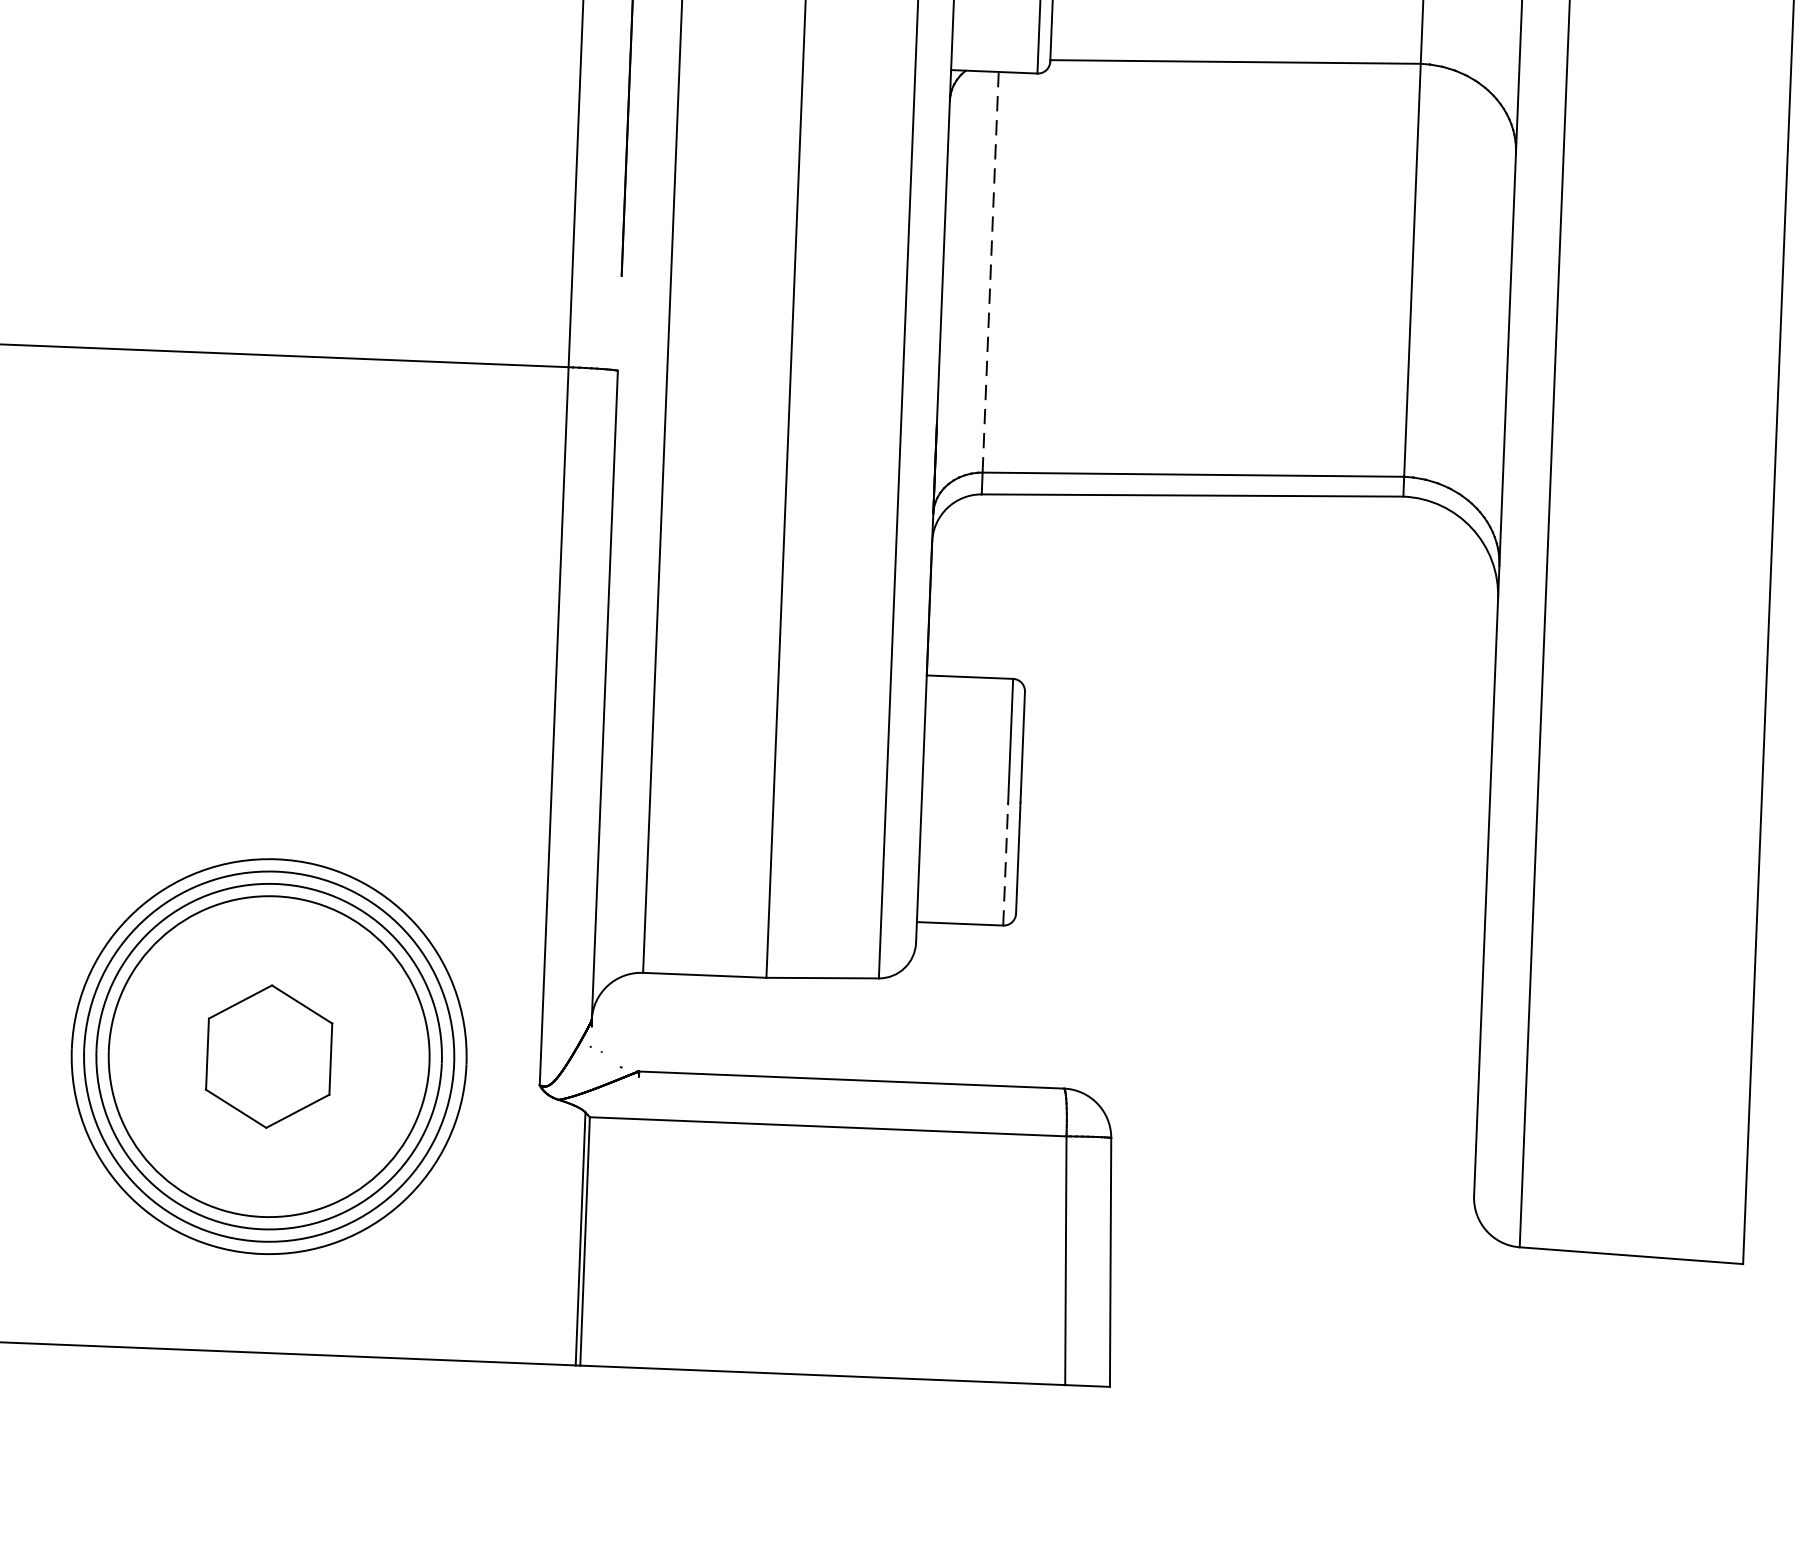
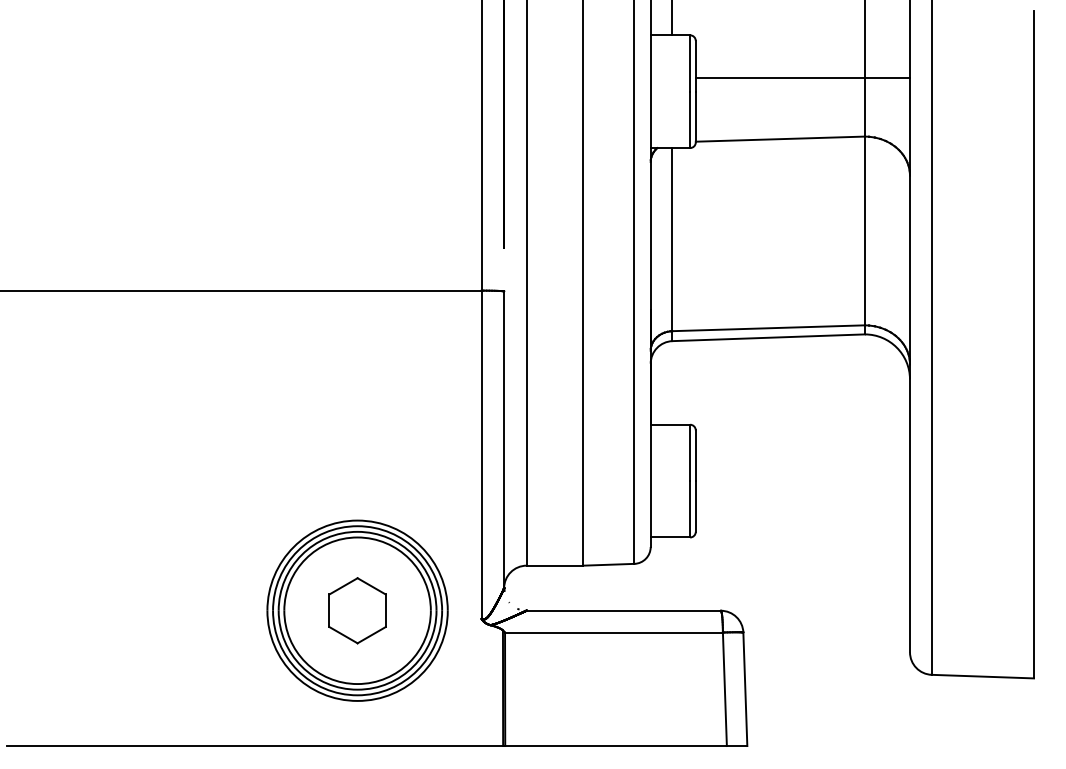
line: (990, 272) -> (672, 239), dashed -> solid
line: (1006, 862) -> (690, 508), dashed -> solid

